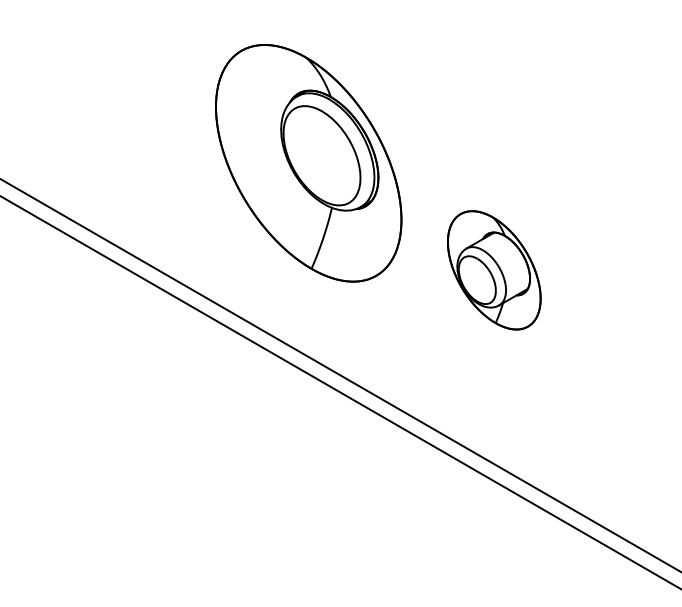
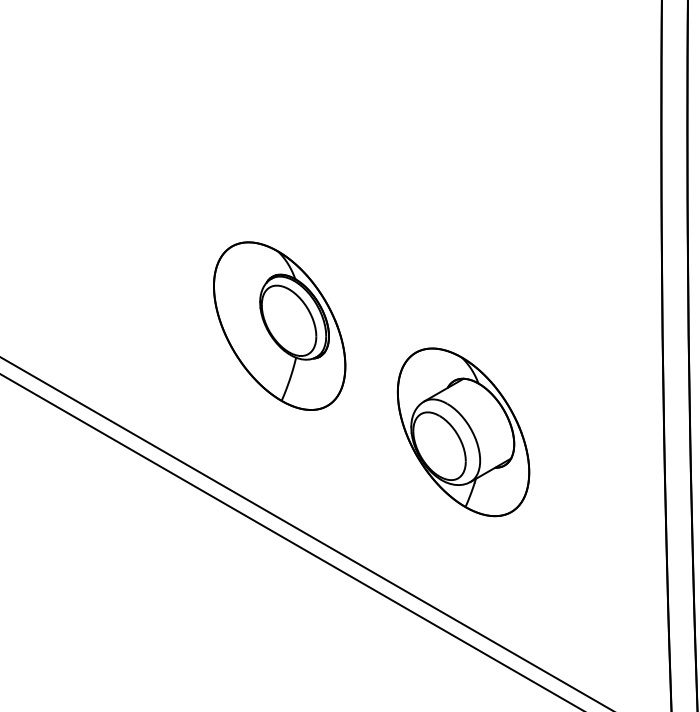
part: (308, 162) -> (279, 325), size x0.71
part: (494, 270) -> (463, 432), size x1.43

